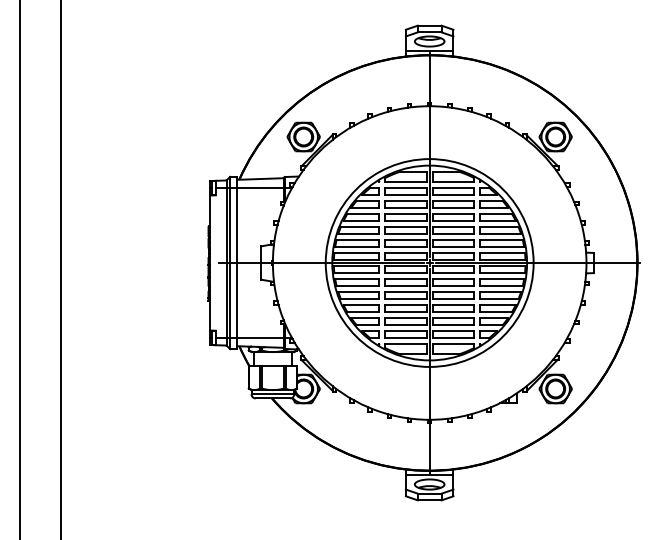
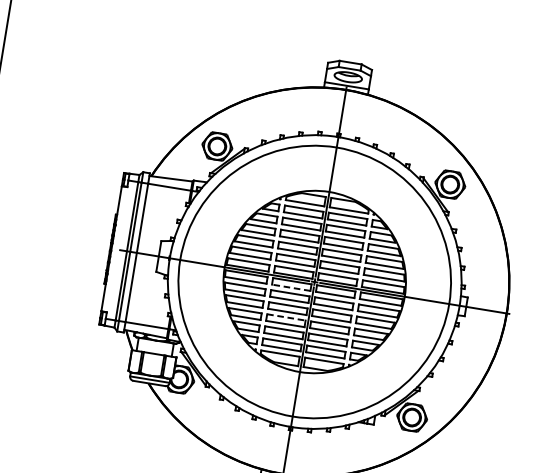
circle: (429, 262) -> (314, 281), size x1.4
line: (405, 273) -> (290, 288), solid -> dashed
line: (405, 305) -> (285, 317), solid -> dashed

